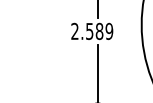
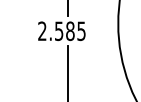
text: (109, 30) -> (81, 30), 2.589 -> 2.585

